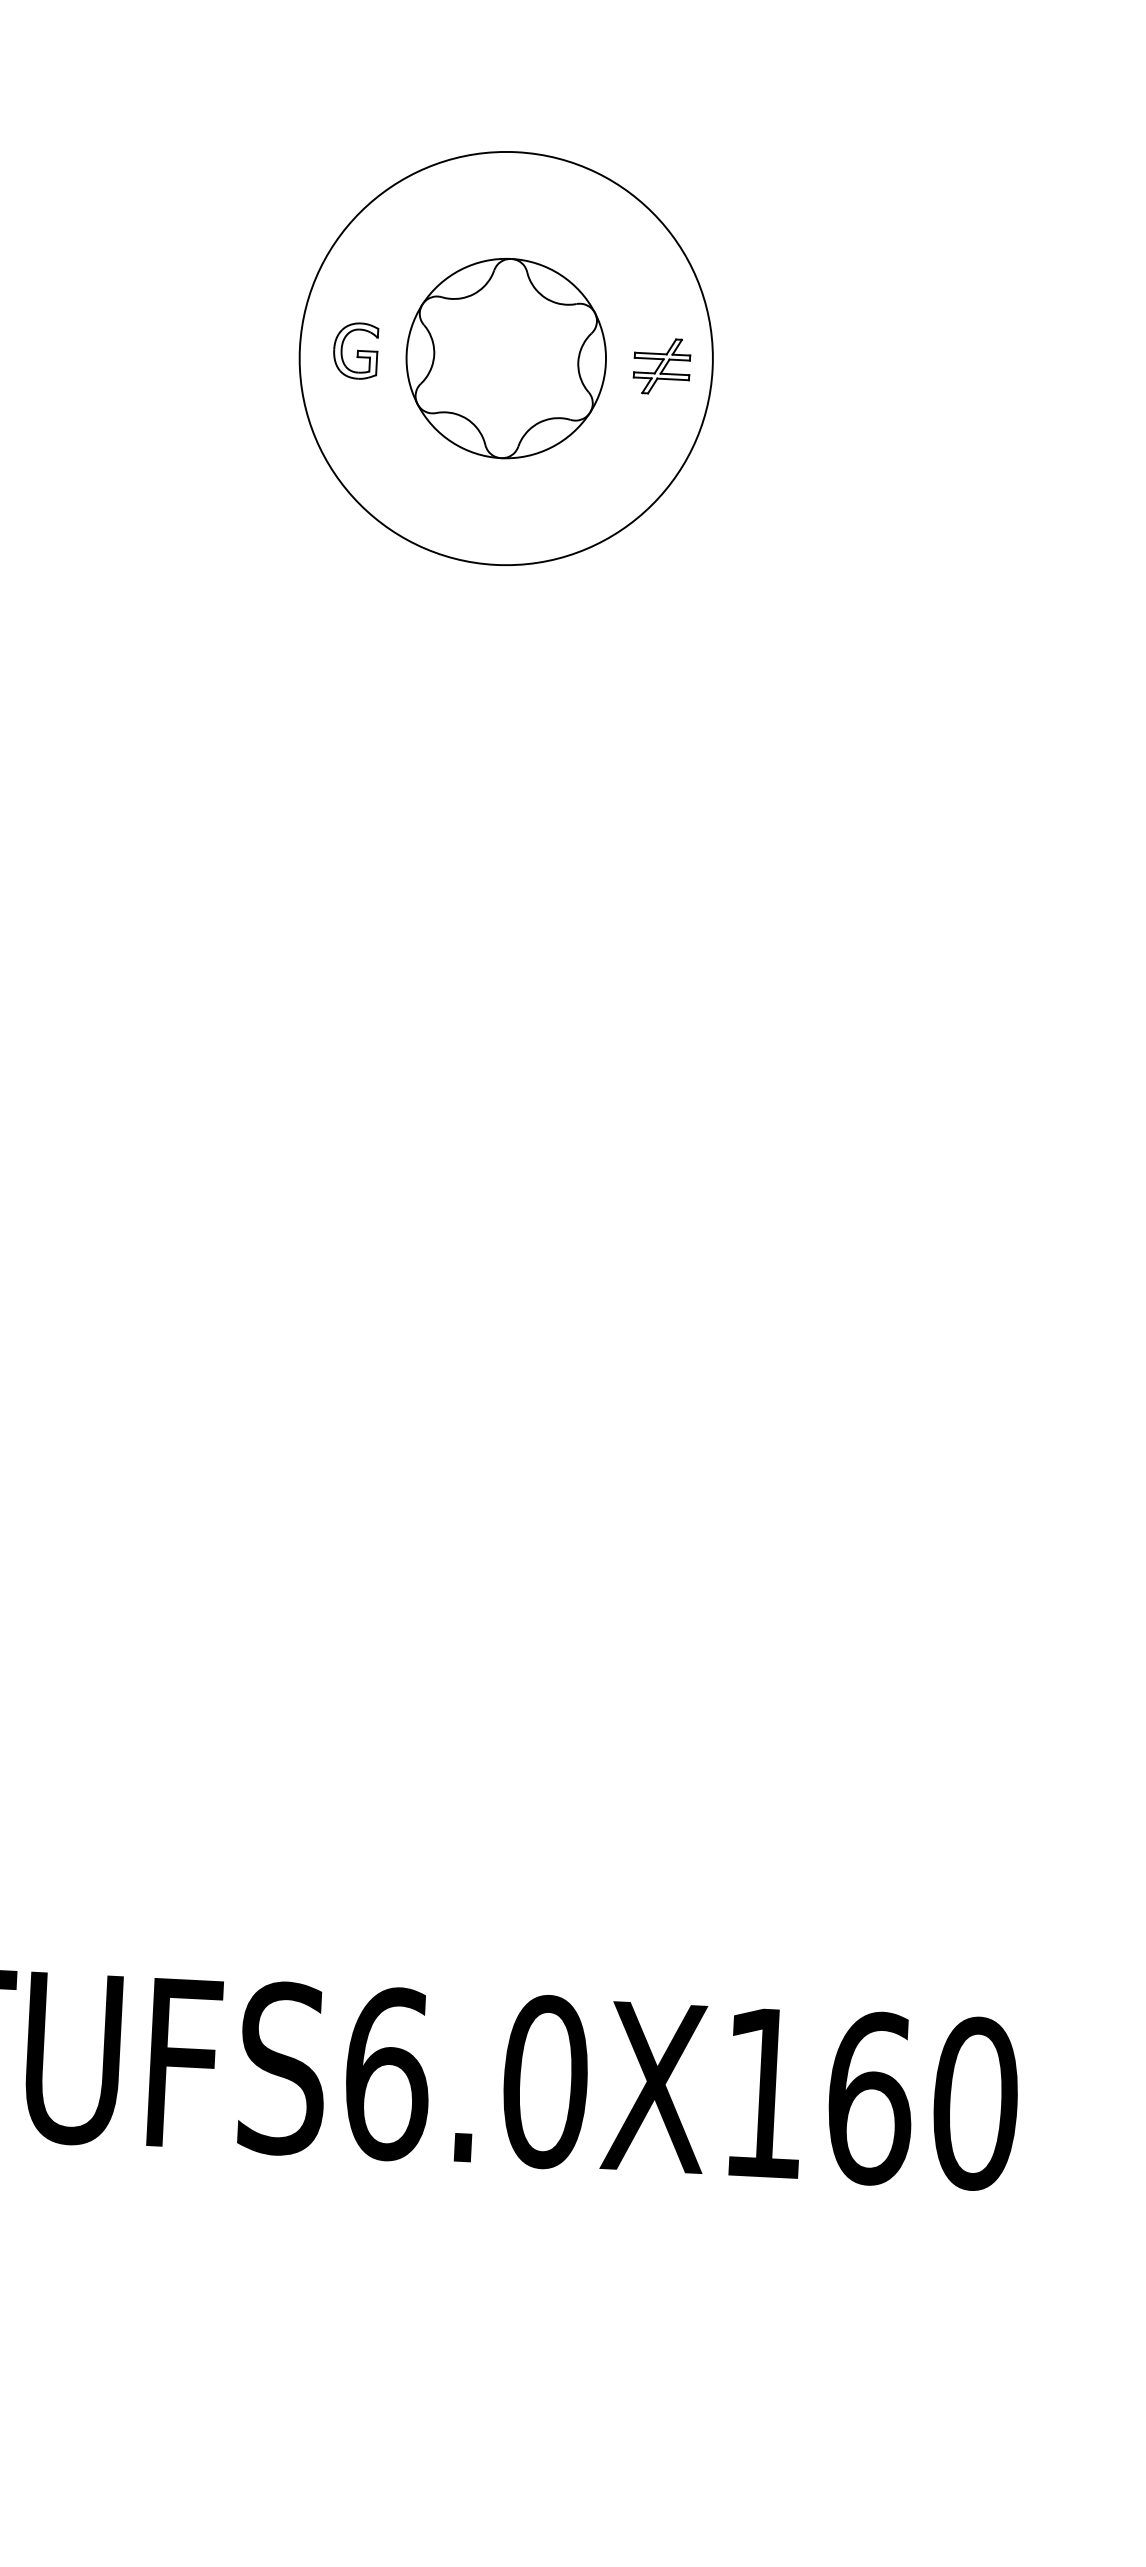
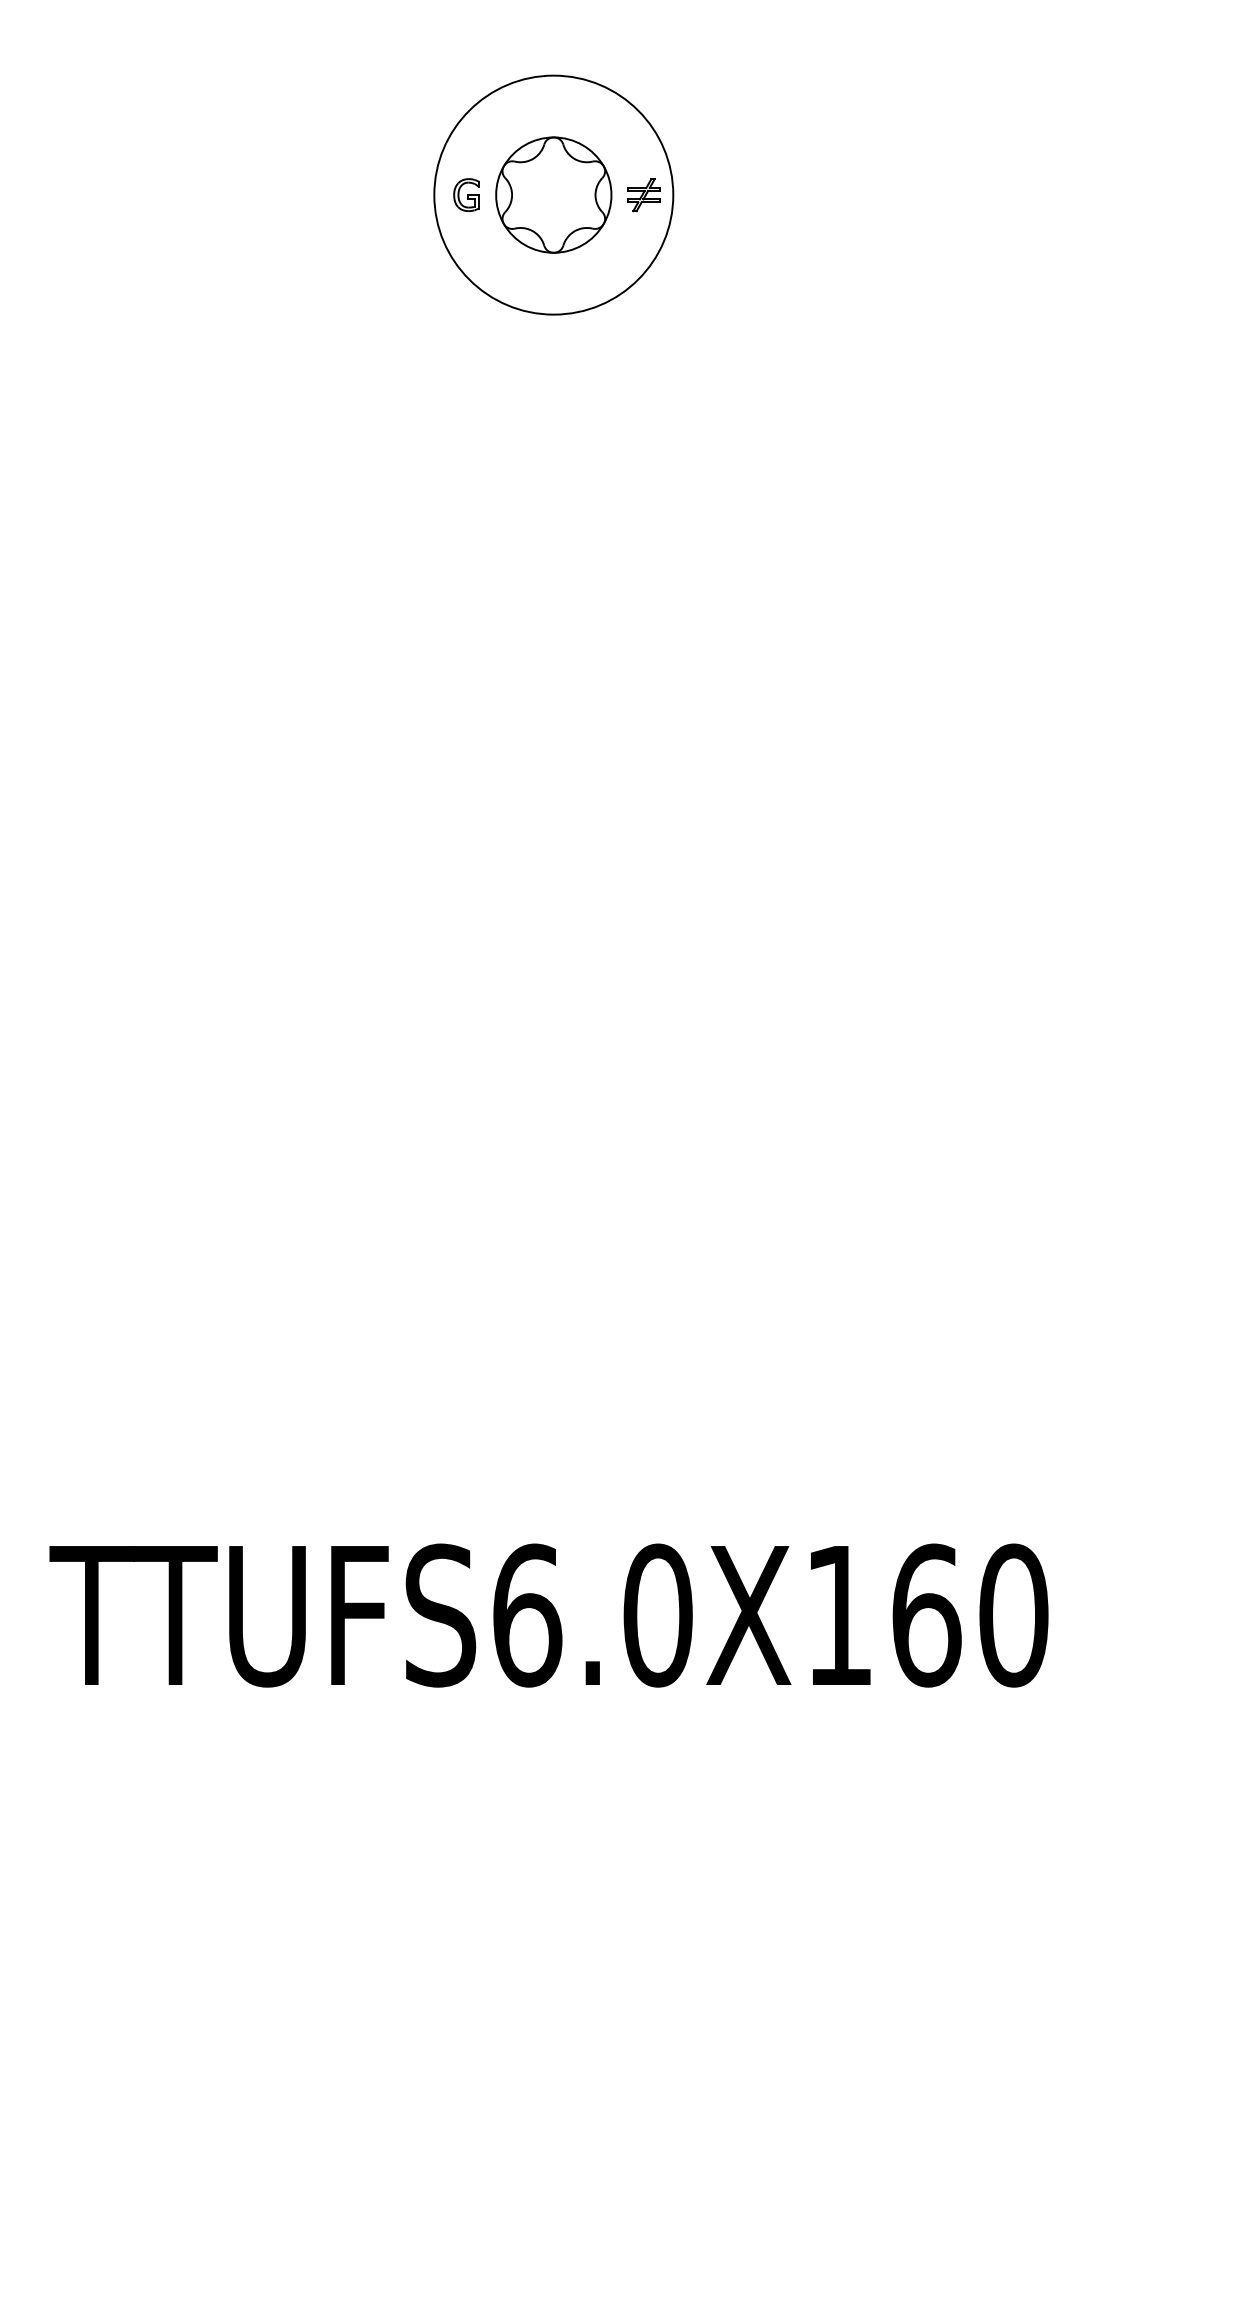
part: (506, 357) -> (553, 194), size x0.7

